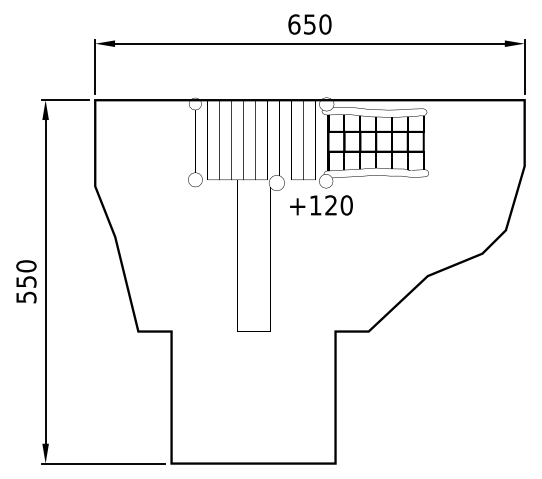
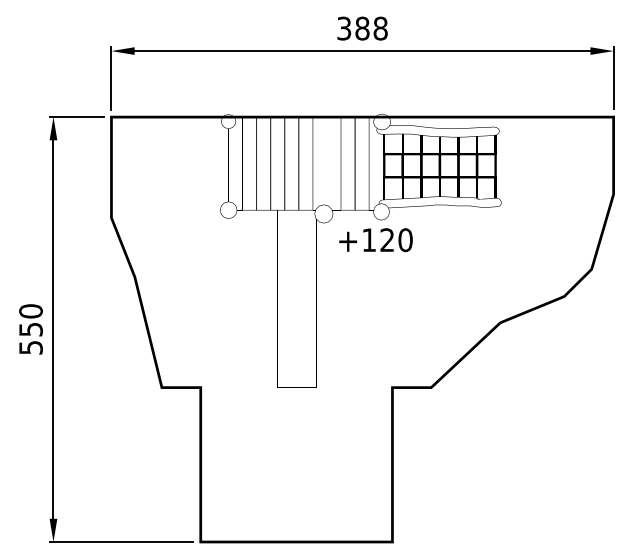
text: (309, 24) -> (362, 28), 650 -> 388

